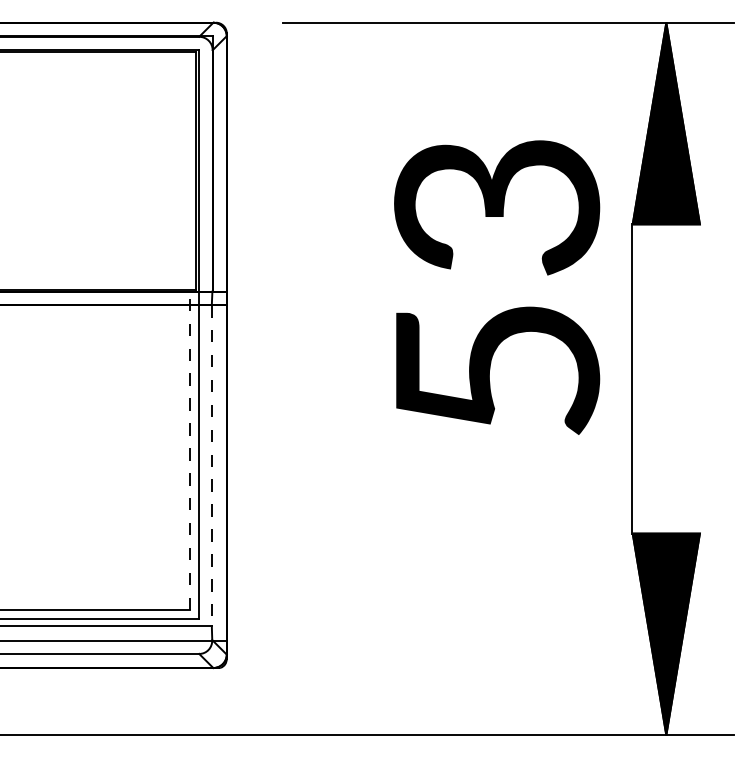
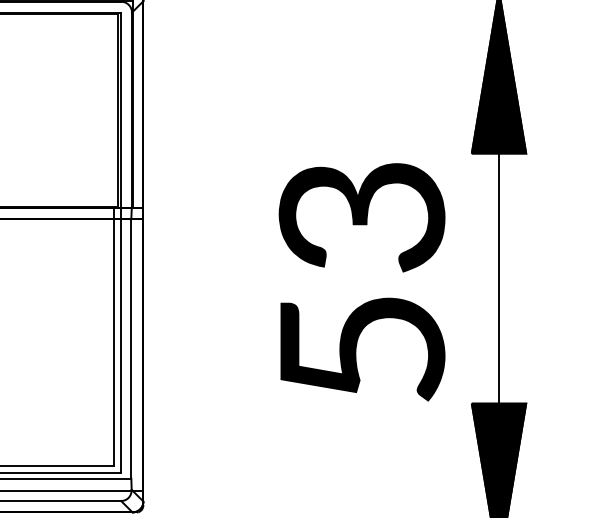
text: (497, 287) -> (362, 282), moved
line: (632, 378) -> (499, 278), moved
line: (189, 450) -> (113, 336), dashed -> solid
line: (211, 465) -> (131, 348), dashed -> solid

